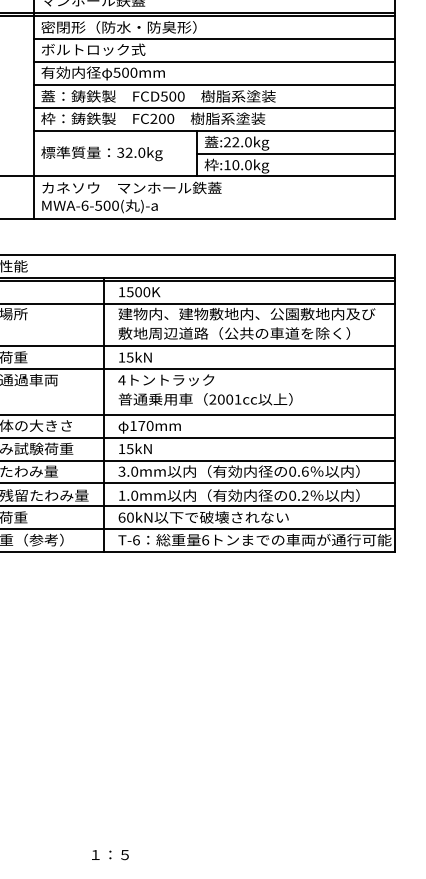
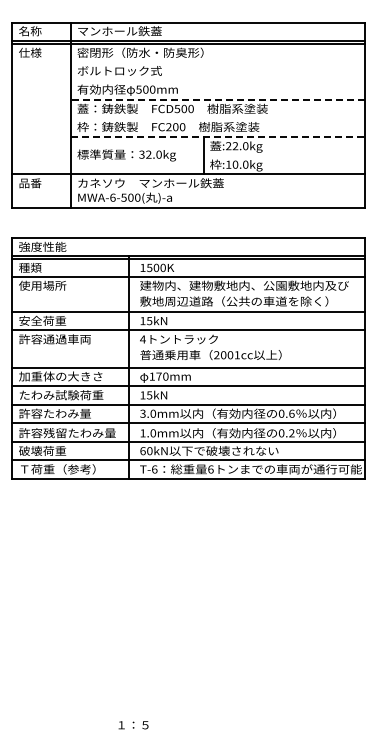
line: (213, 39) -> (217, 62), removed
line: (213, 61) -> (217, 80), removed
line: (213, 84) -> (217, 99), solid -> dashed
line: (213, 108) -> (217, 118), removed
line: (213, 130) -> (217, 136), solid -> dashed
line: (296, 153) -> (284, 155), removed

